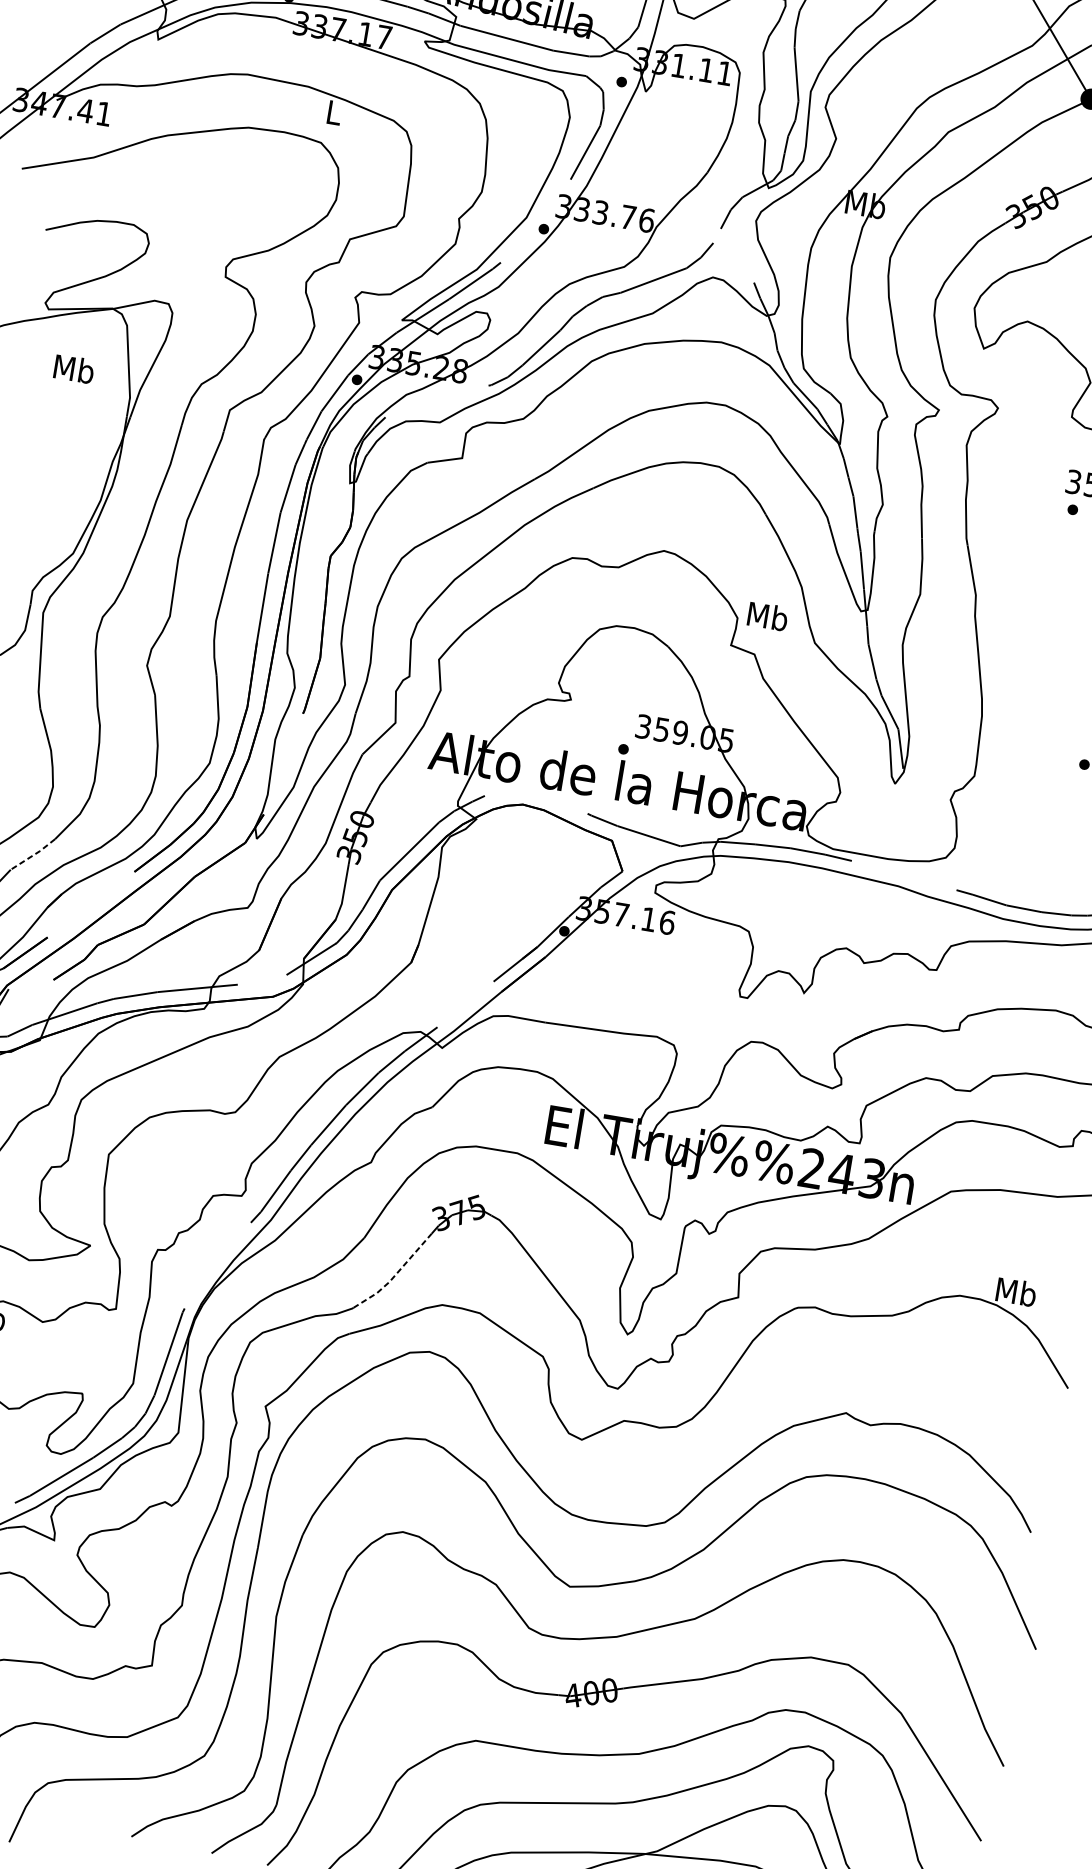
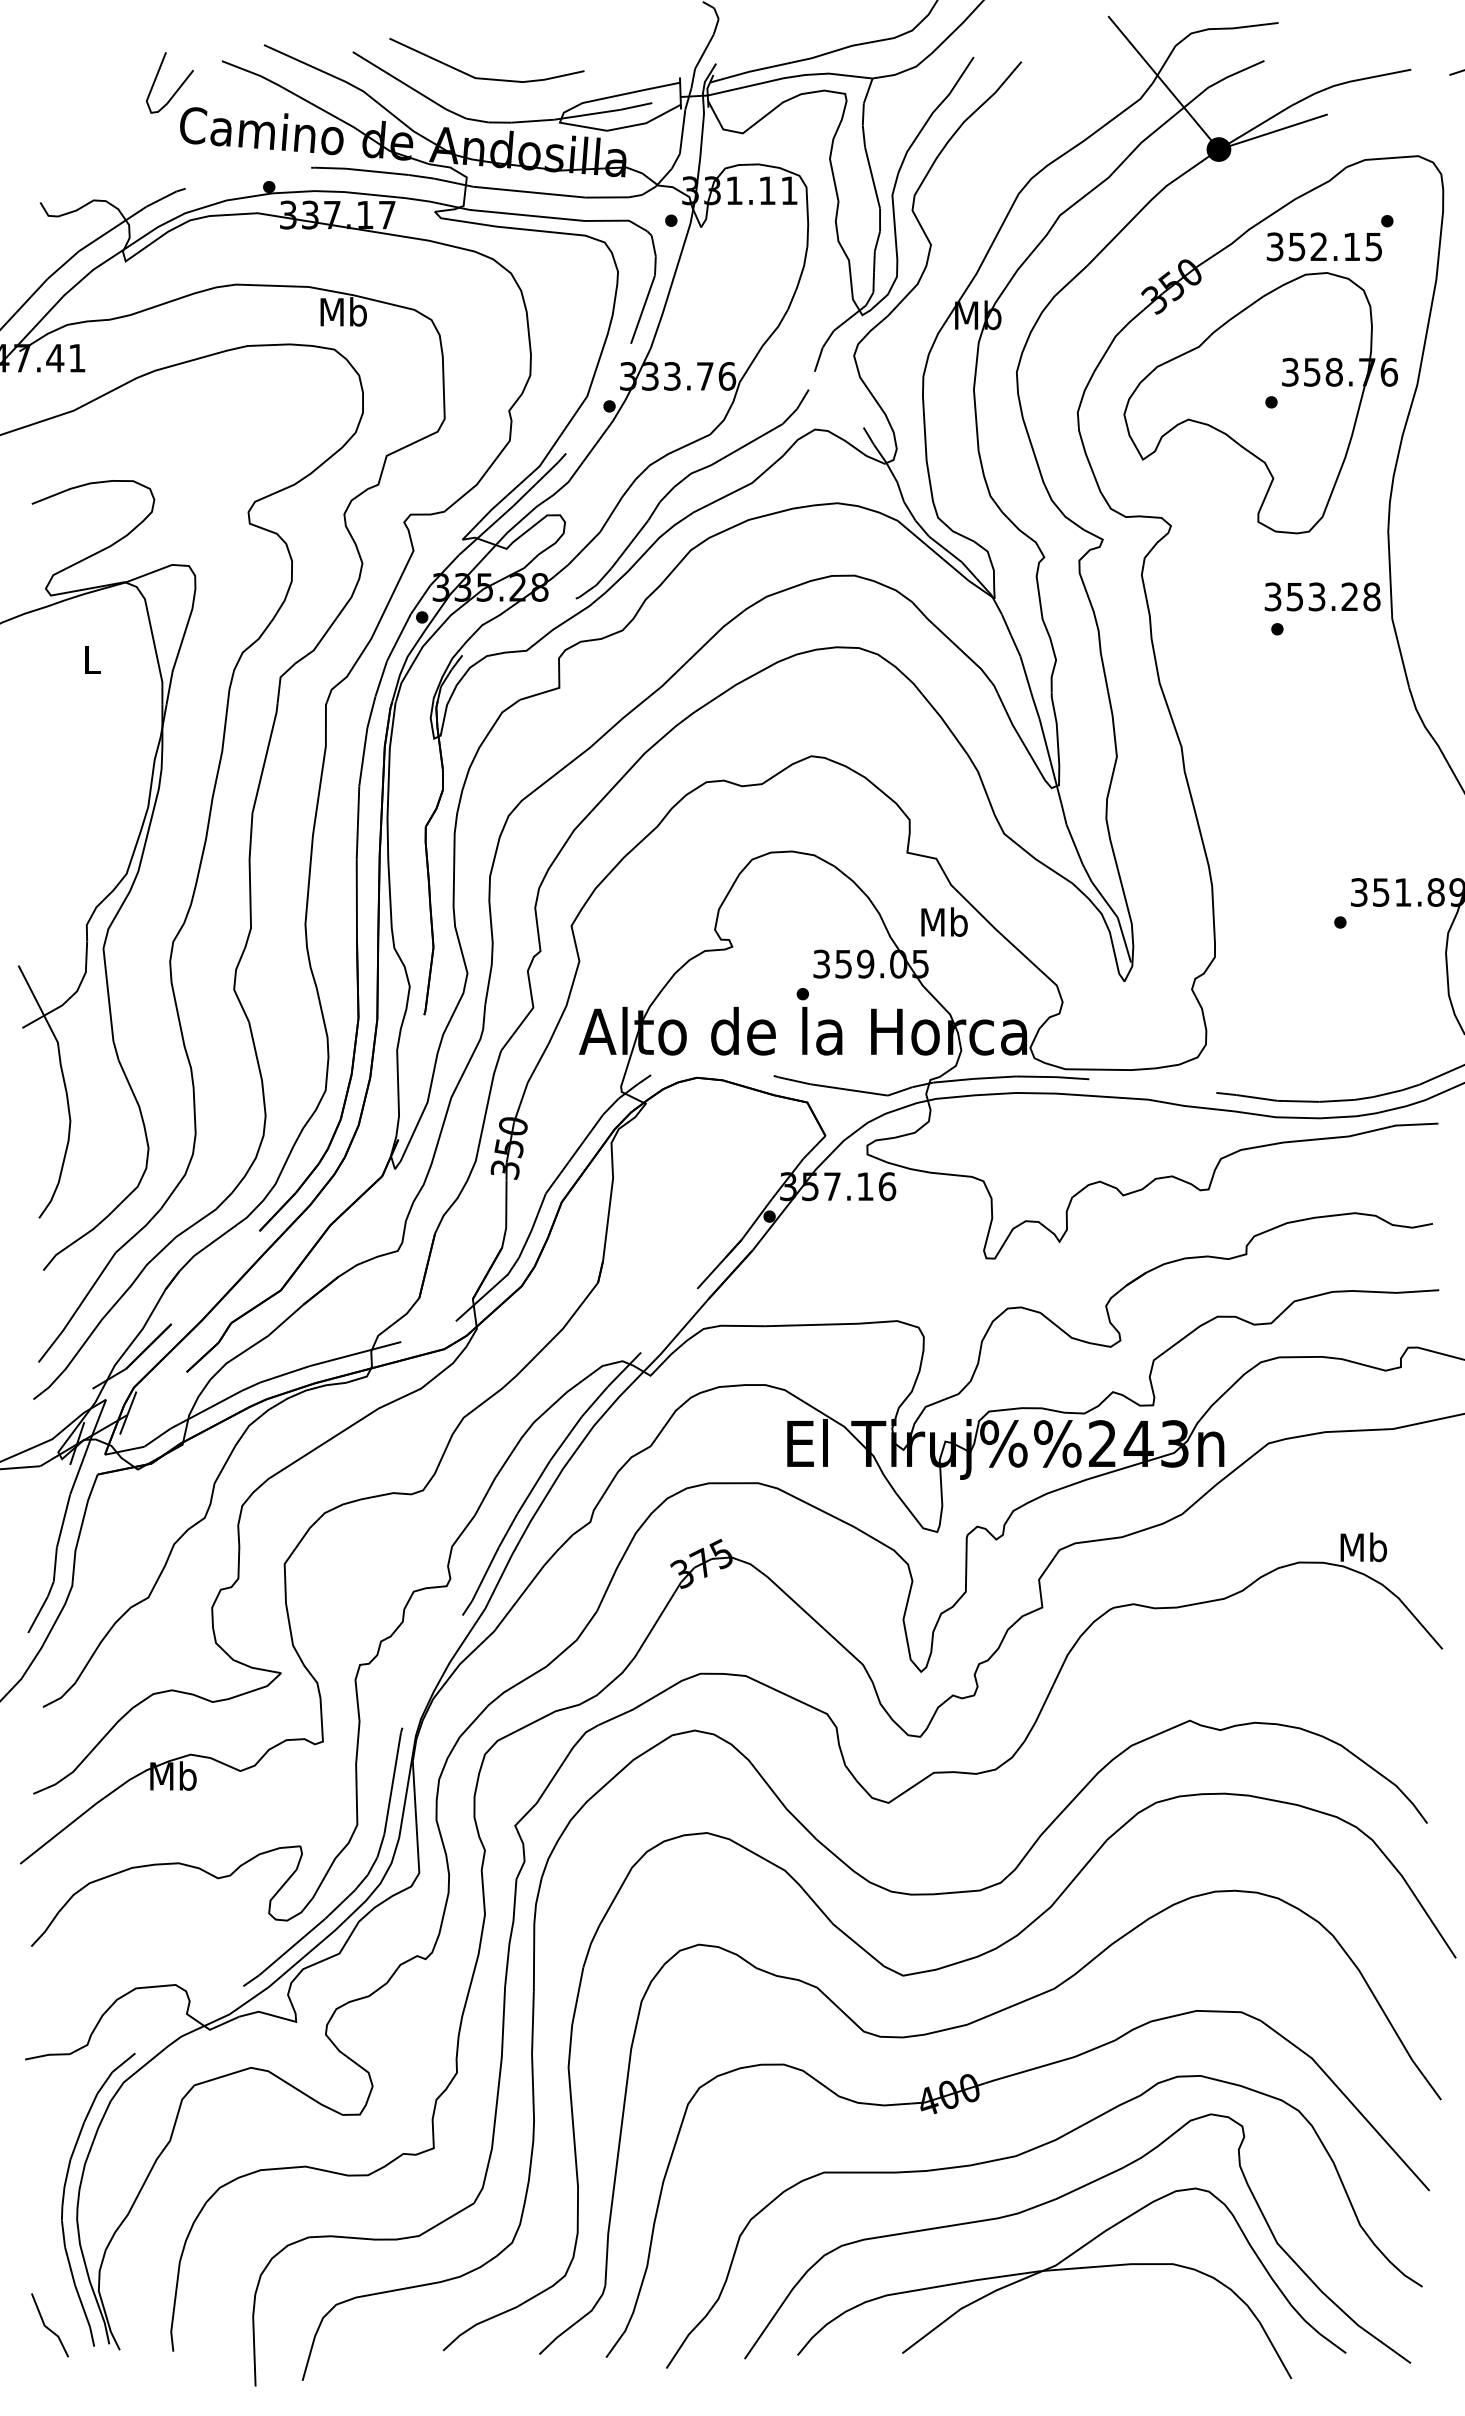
text: (334, 112) -> (343, 311), L -> Mb
text: (74, 368) -> (92, 659), Mb -> L
text: (767, 615) -> (944, 921), moved
line: (33, 855) -> (139, 1231), dashed -> solid
line: (395, 1274) -> (640, 1647), dashed -> solid

